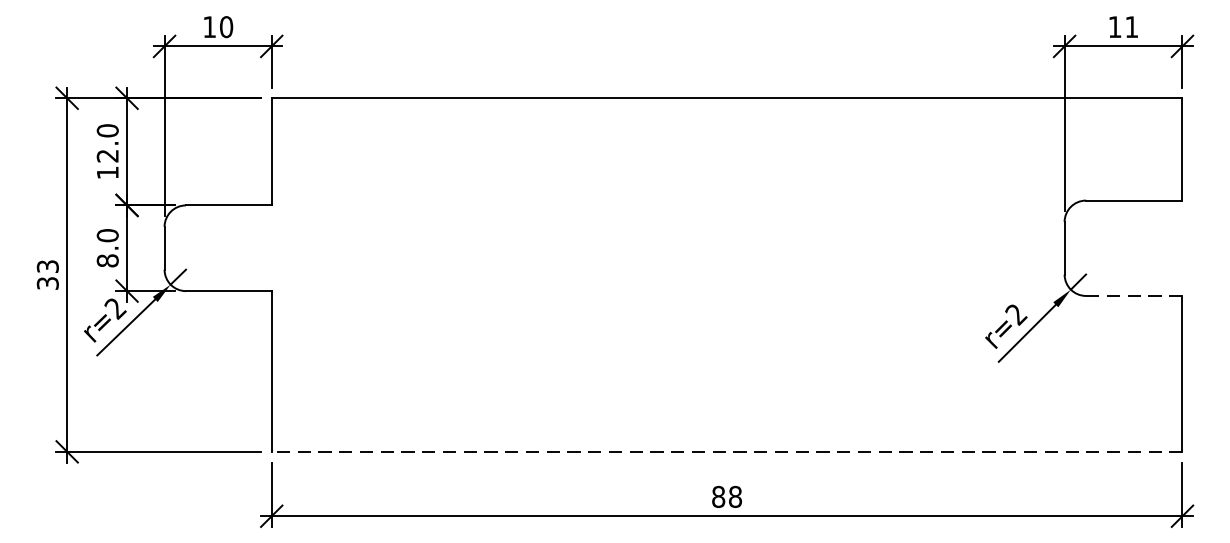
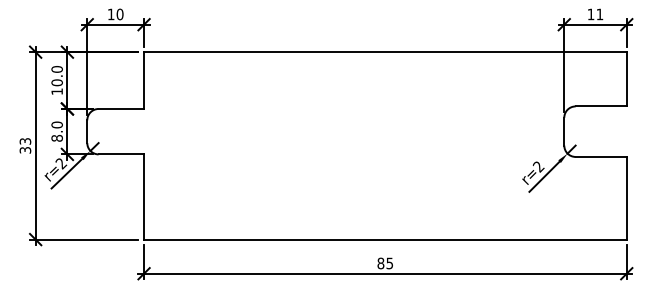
text: (106, 155) -> (56, 82), 12.0 -> 10.0
line: (1134, 295) -> (601, 156), dashed -> solid
line: (725, 451) -> (384, 239), dashed -> solid
text: (734, 496) -> (389, 263), 88 -> 85

